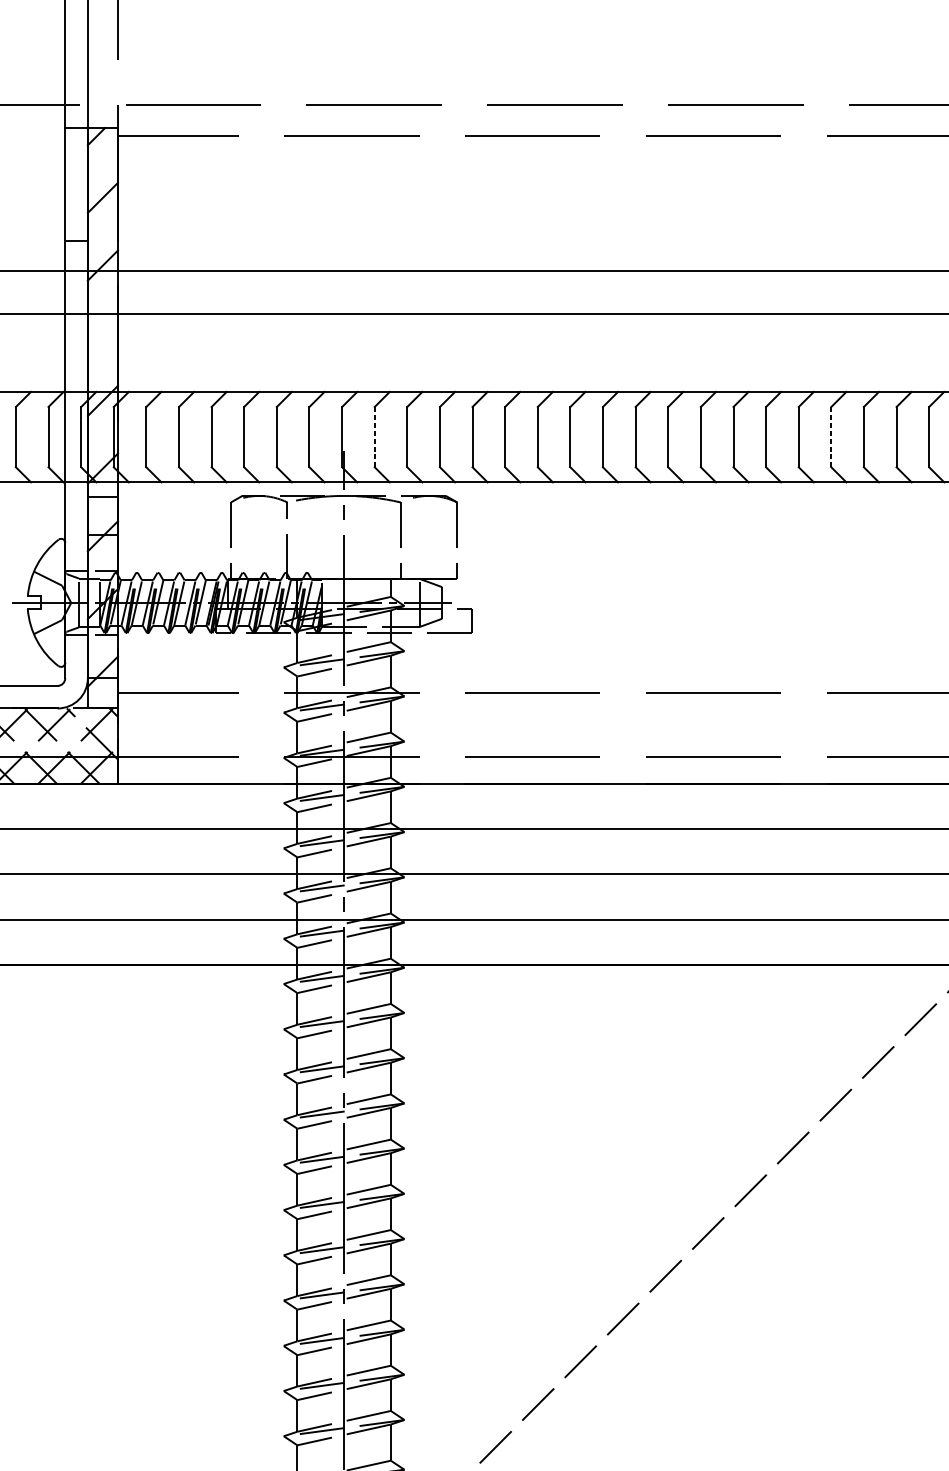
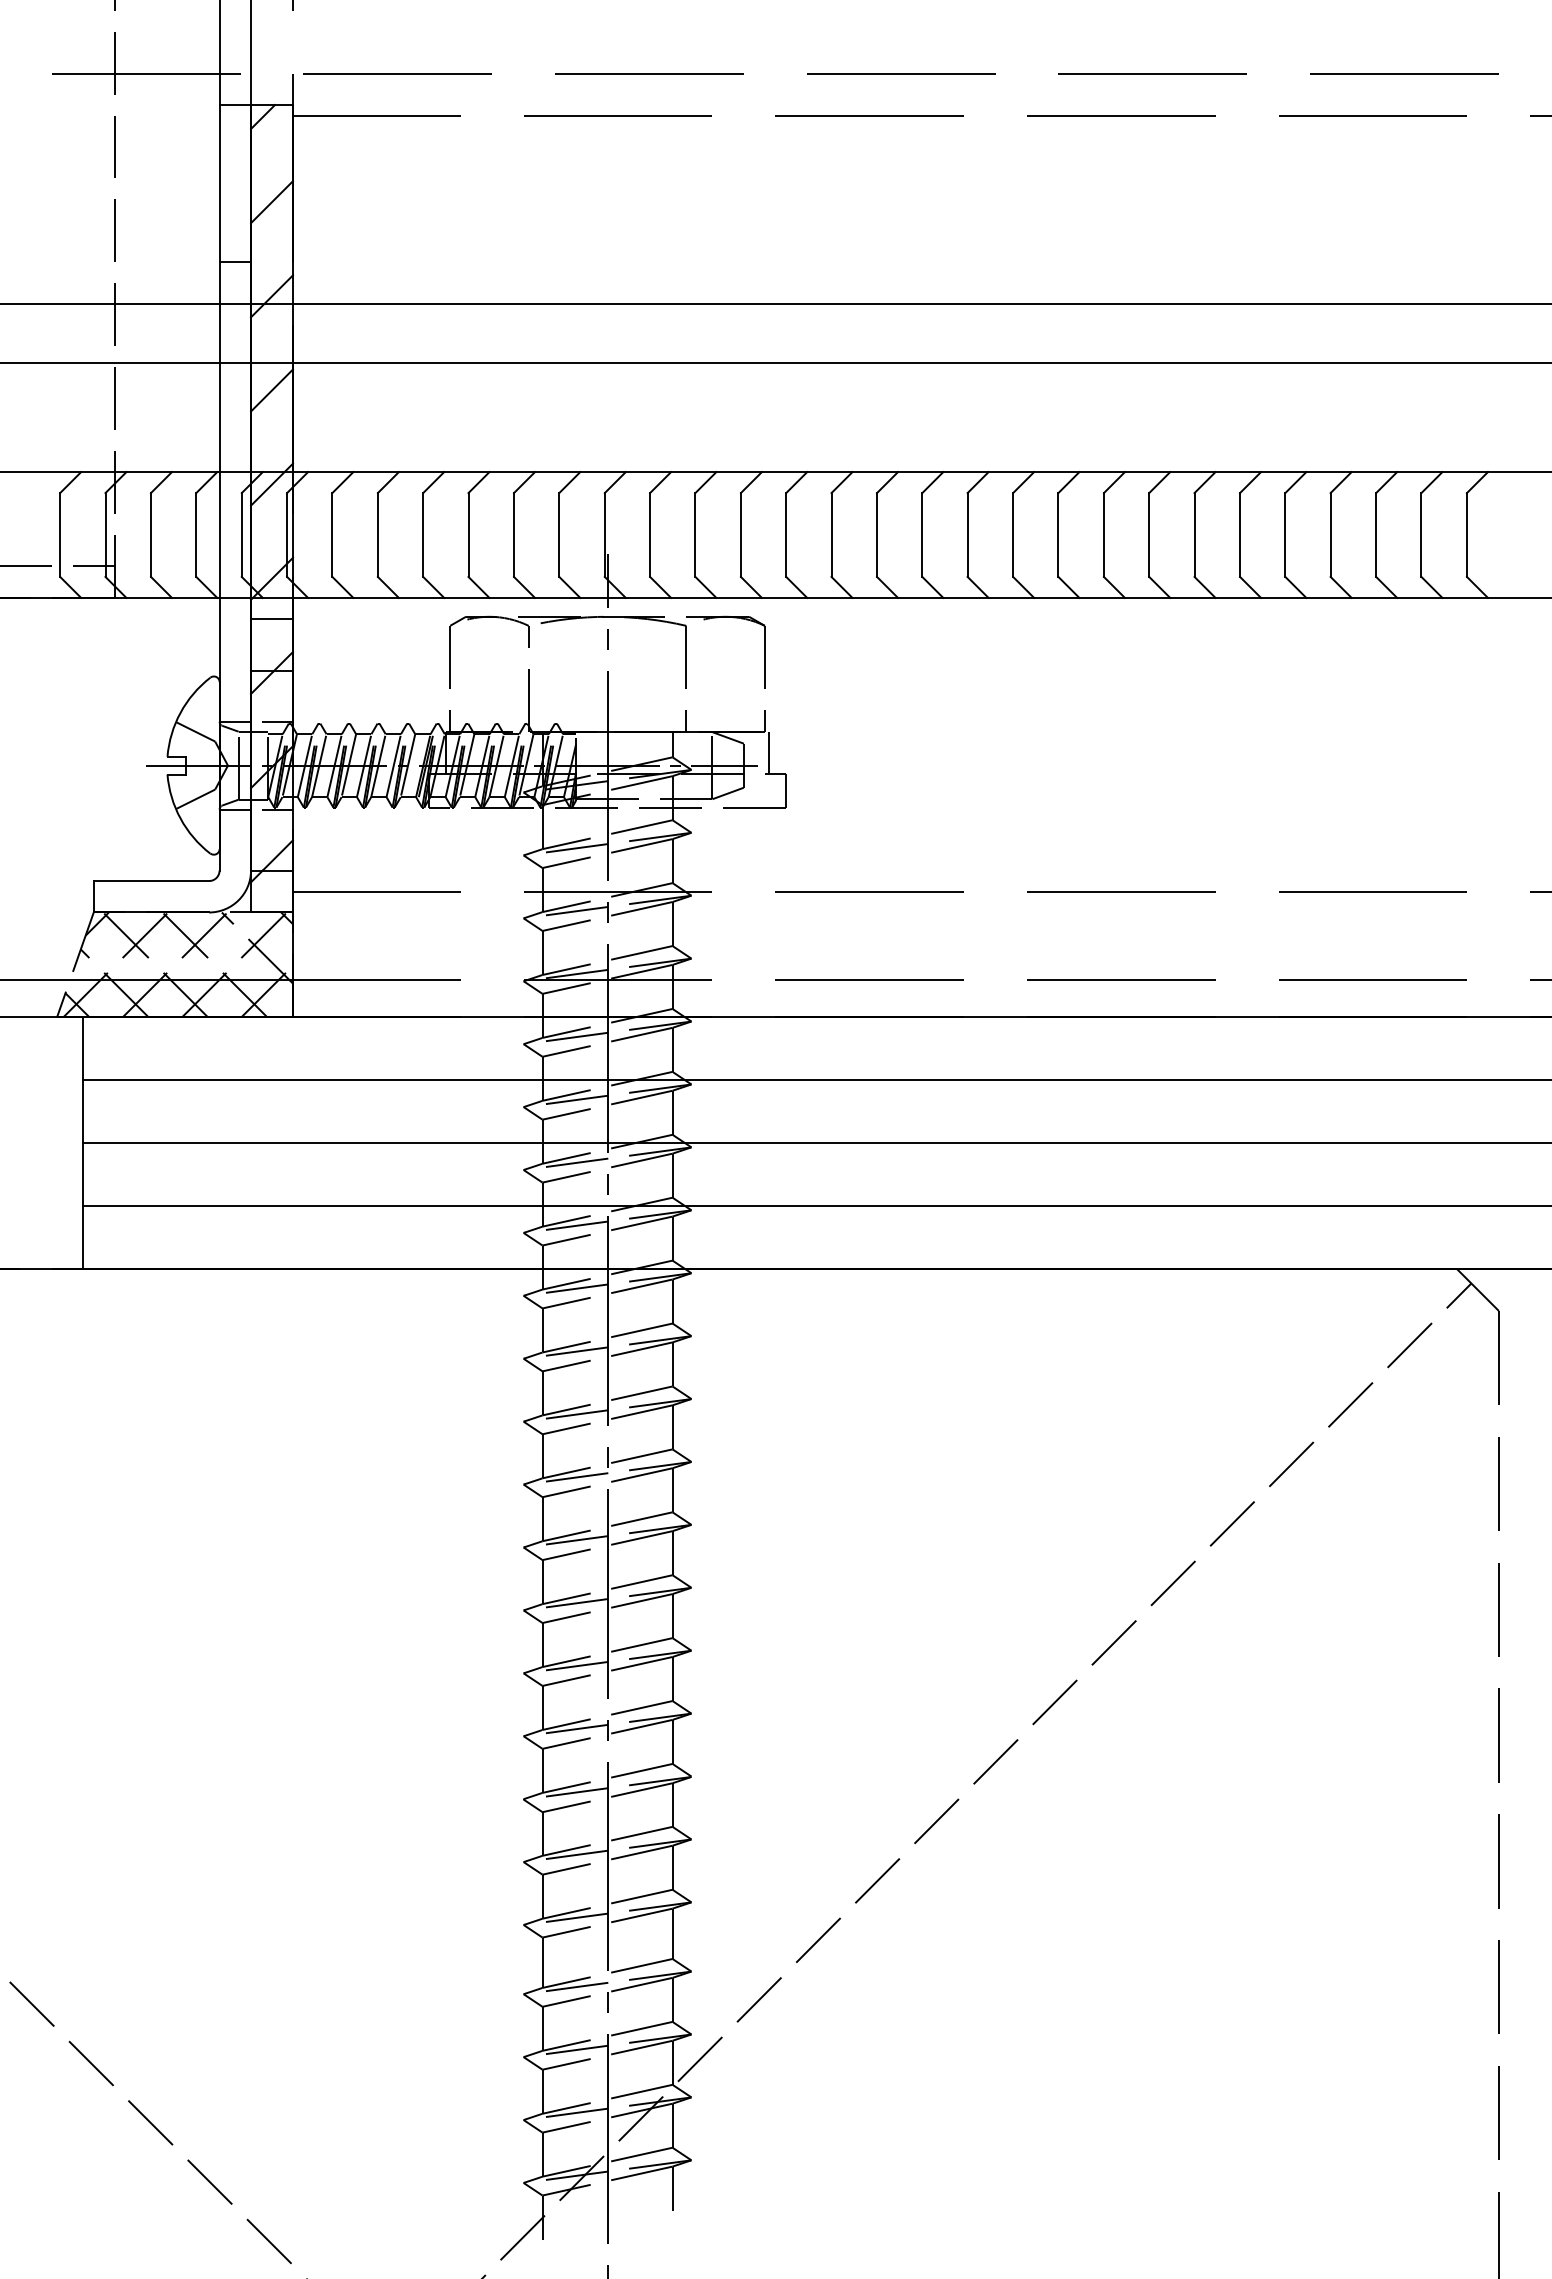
line: (102, 333) -> (271, 390), added
line: (374, 437) -> (650, 535), dashed -> solid
line: (831, 437) -> (1285, 535), dashed -> solid
line: (460, 594) -> (769, 753), added

